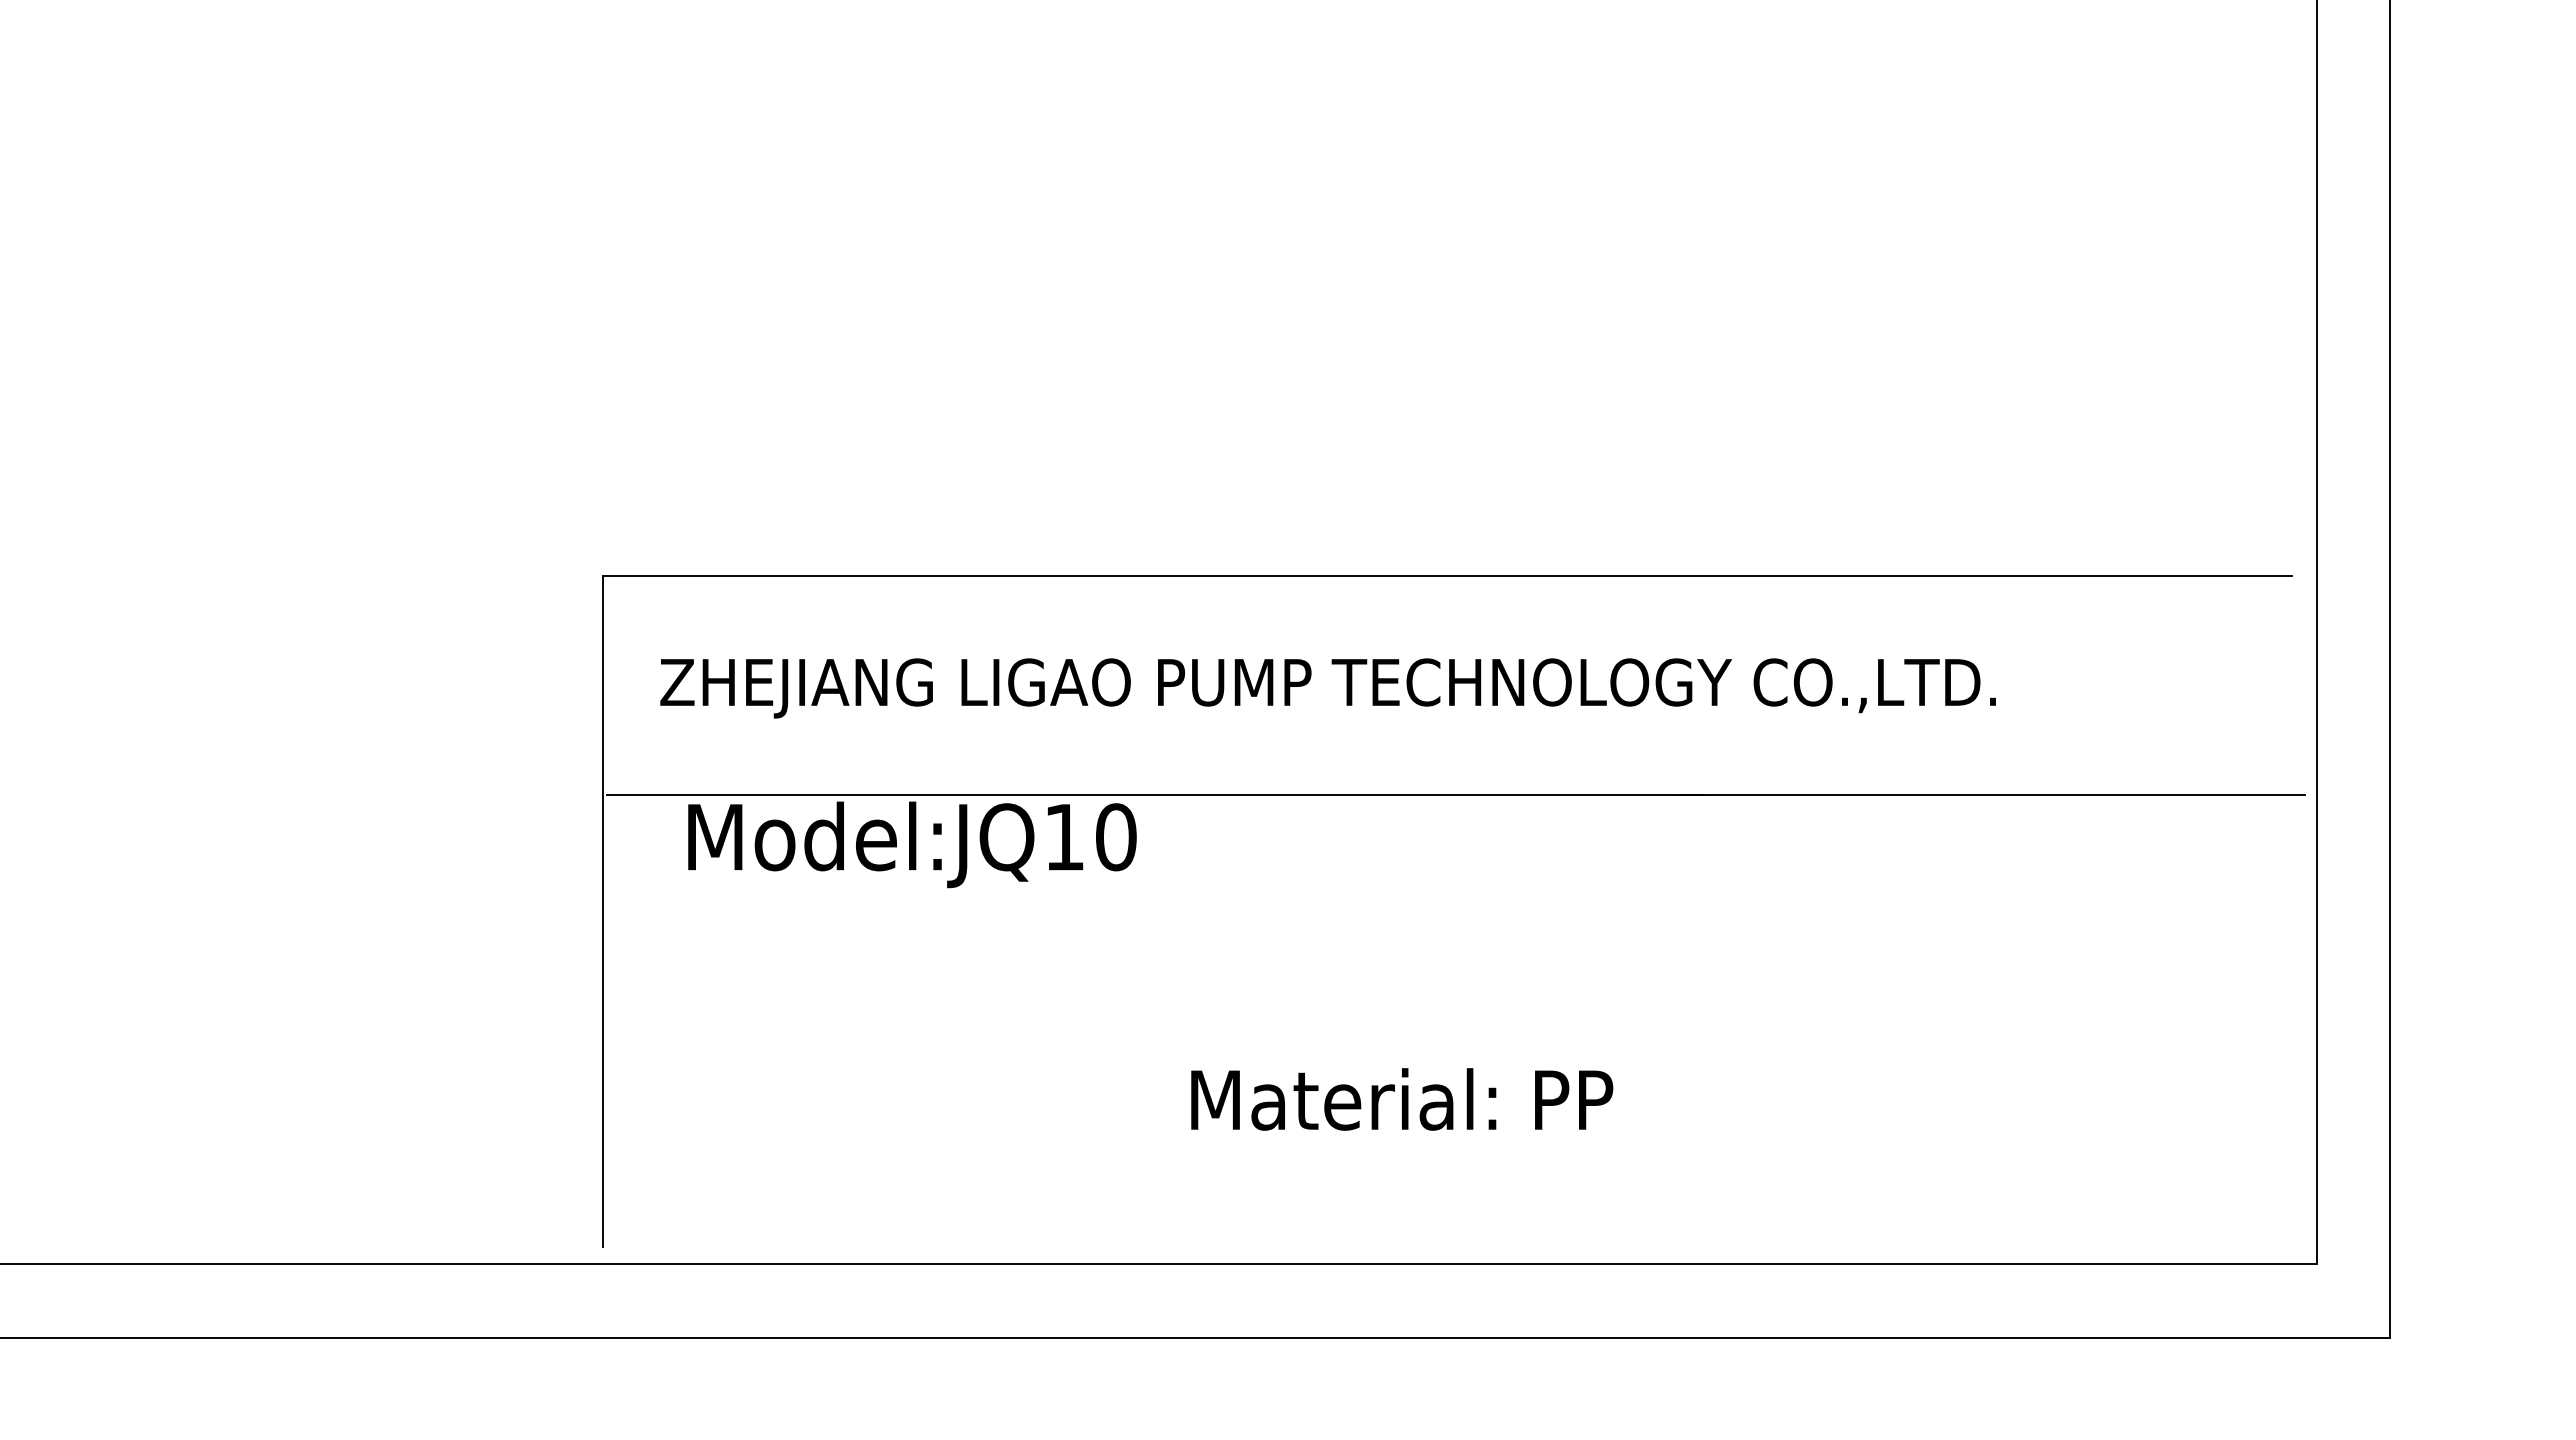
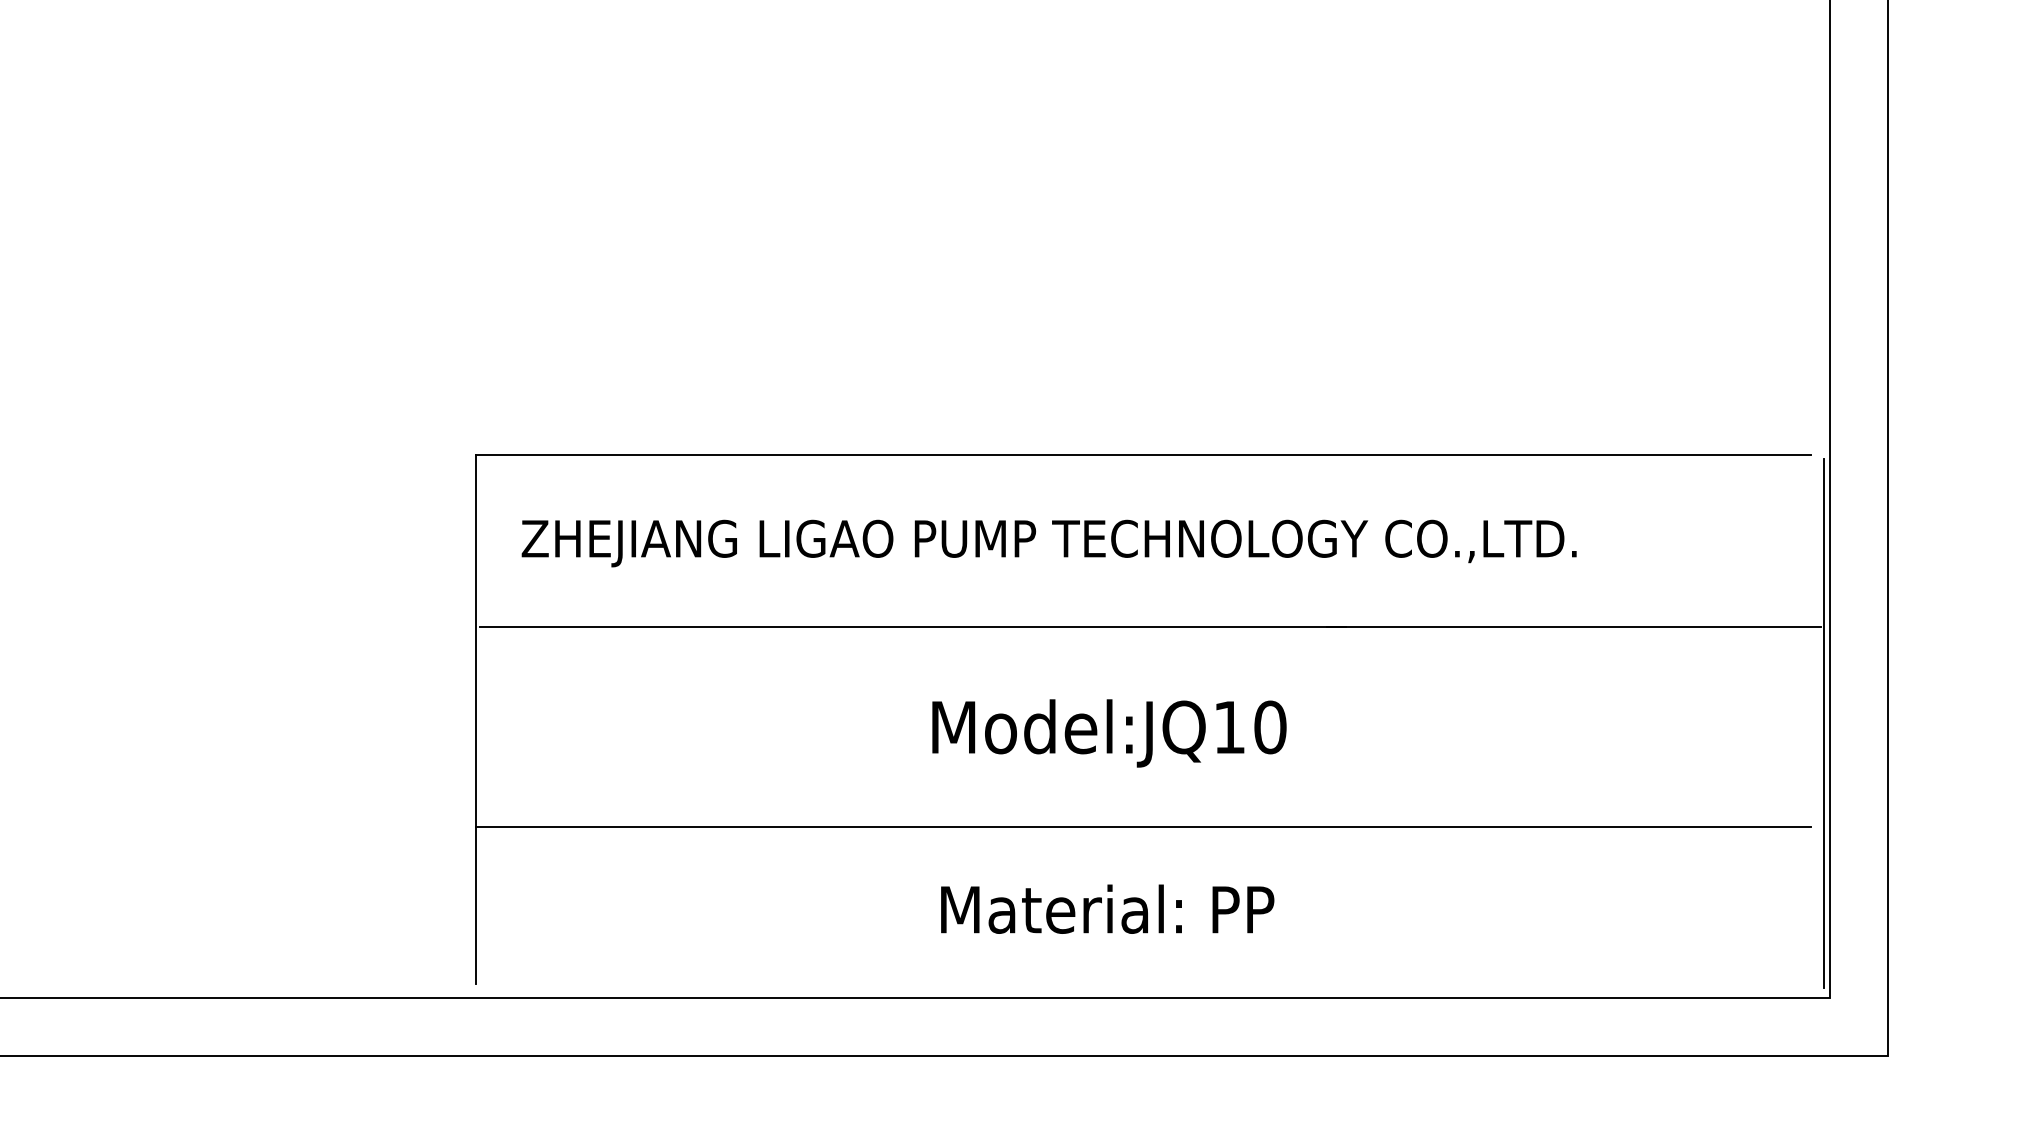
text: (912, 844) -> (1109, 733), moved
line: (2309, 915) -> (1824, 722), added
line: (1447, 1047) -> (1143, 827), added
text: (1402, 1099) -> (1107, 909), moved

